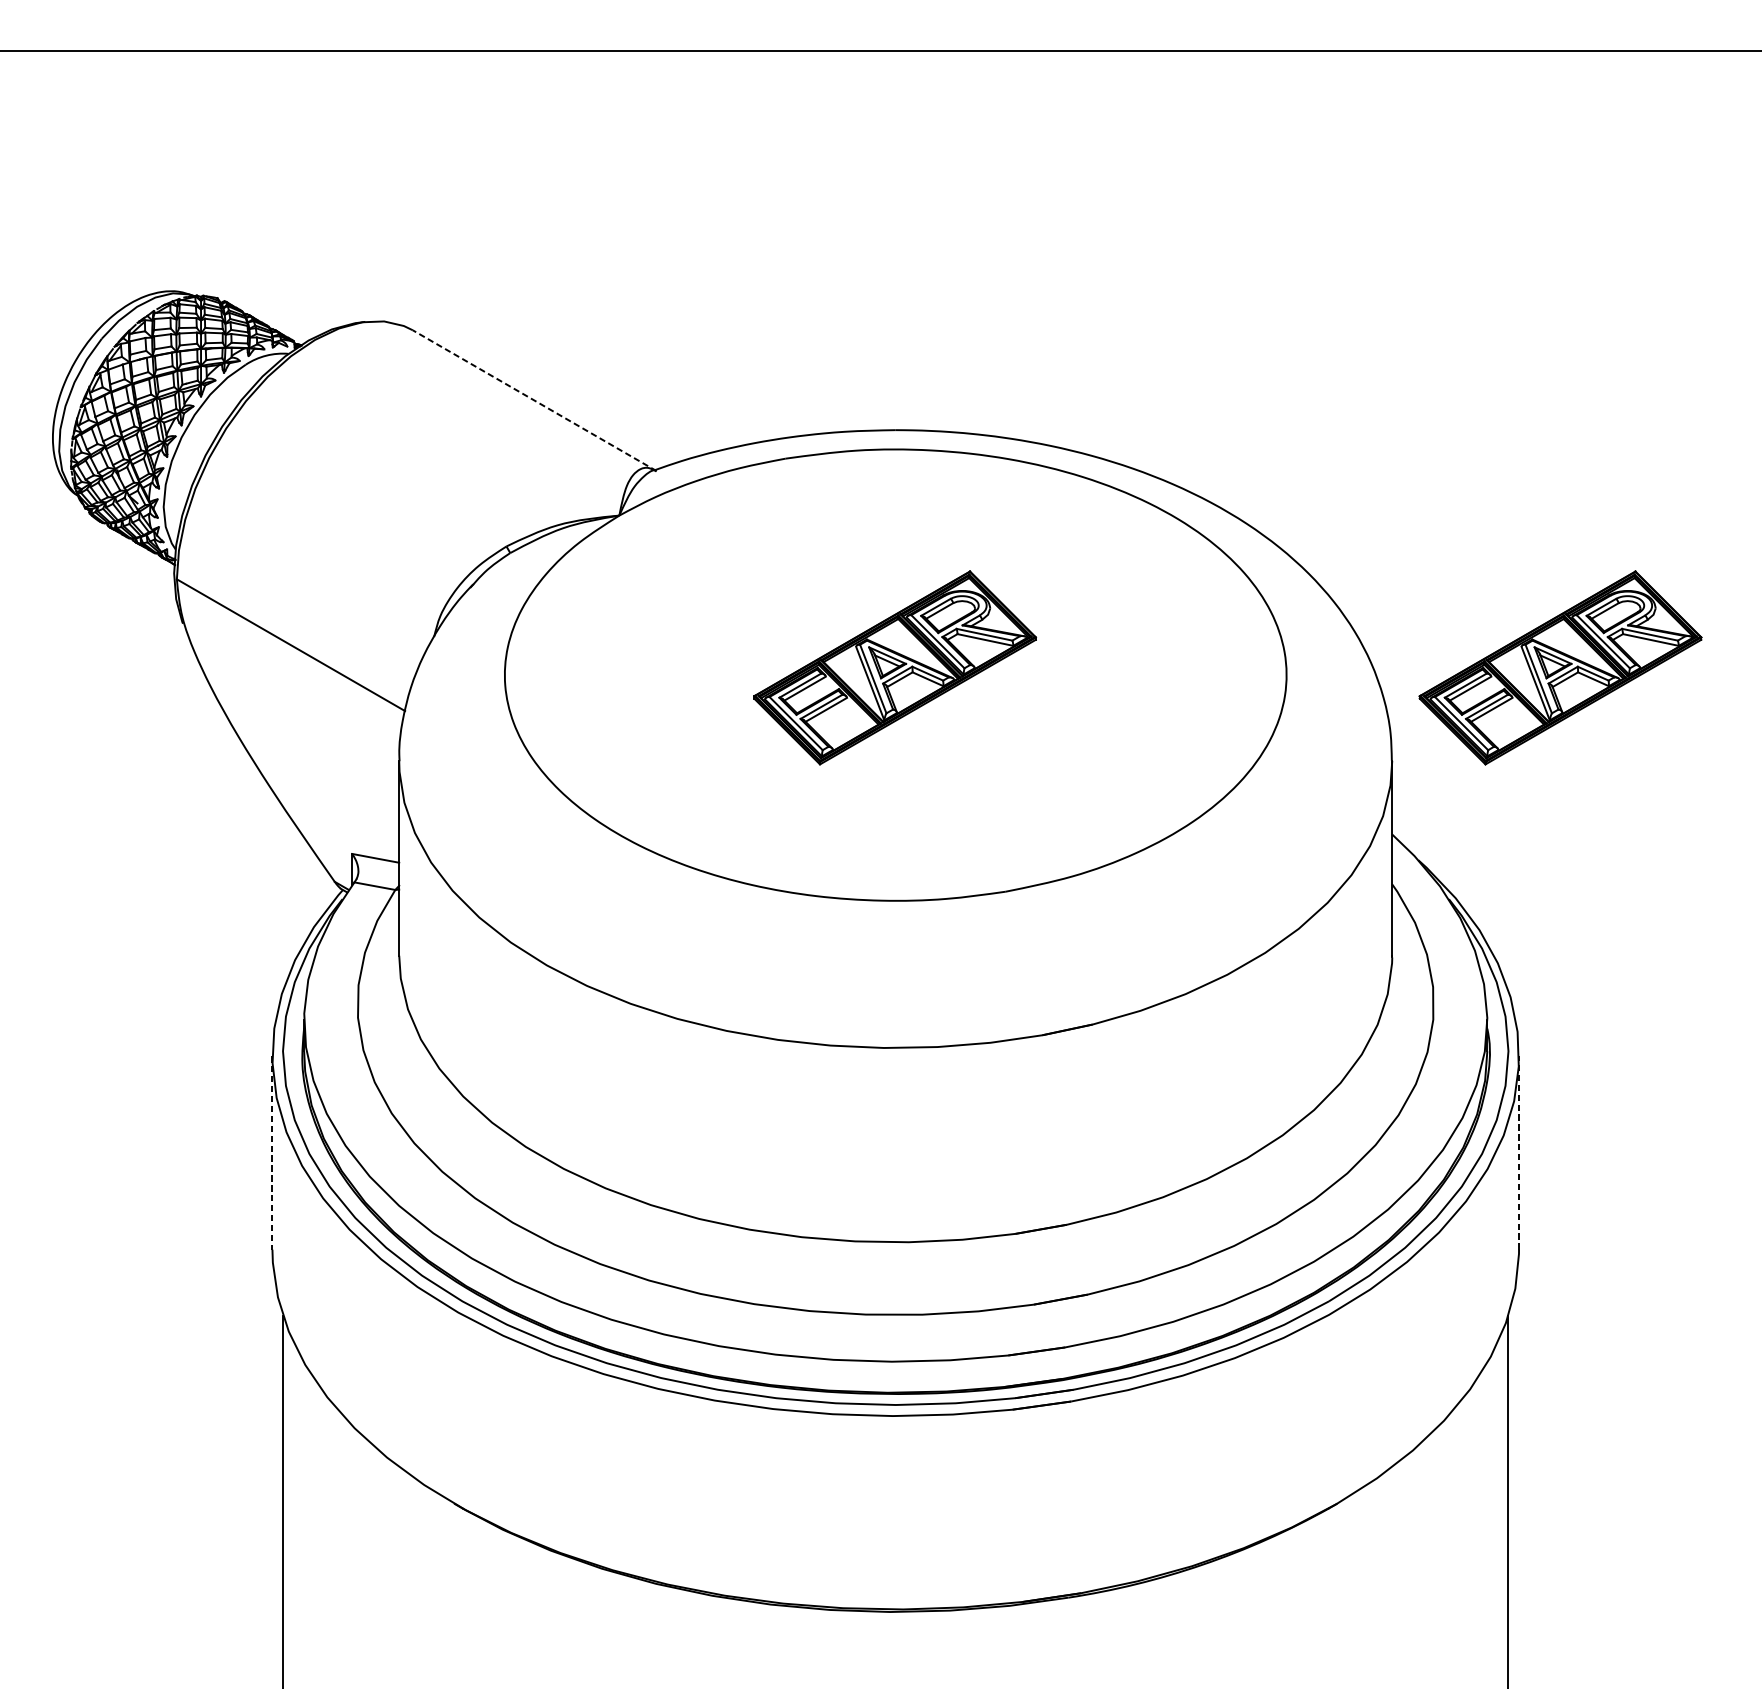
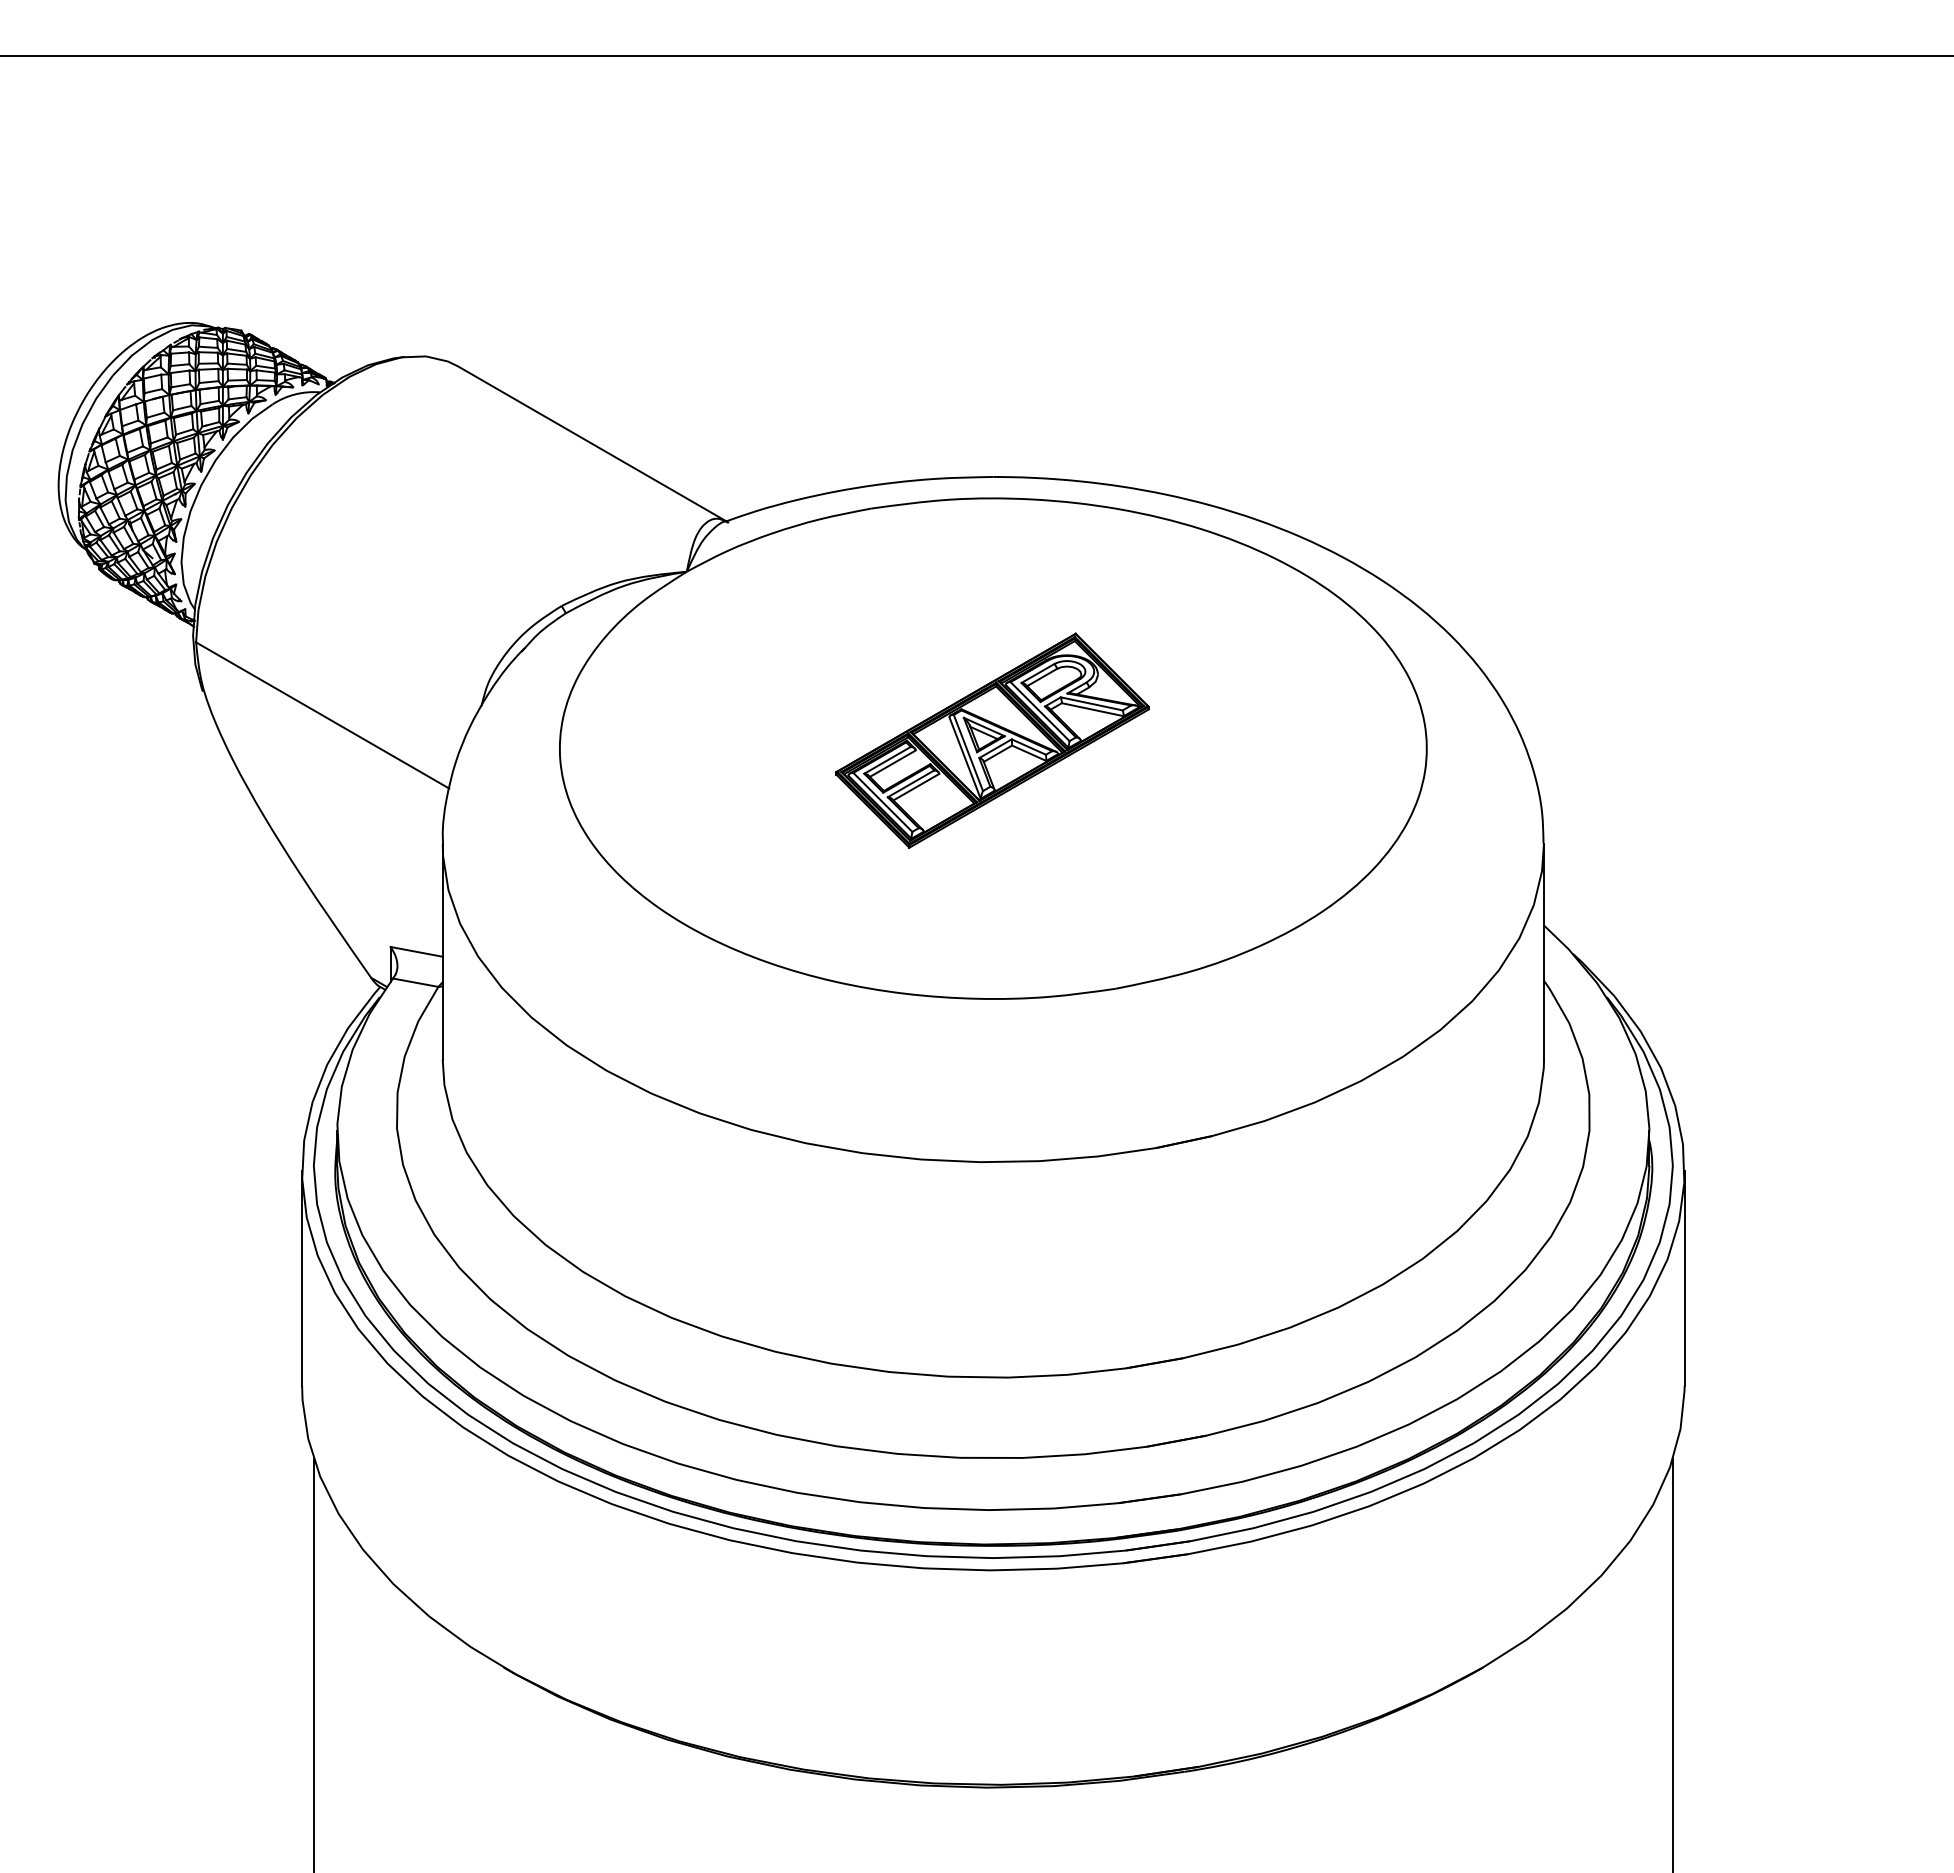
line: (534, 400) -> (592, 444), dashed -> solid
part: (1560, 667) -> (1730, 740), removed
line: (1518, 1152) -> (1684, 1278), dashed -> solid
line: (272, 1153) -> (302, 1279), dashed -> solid

